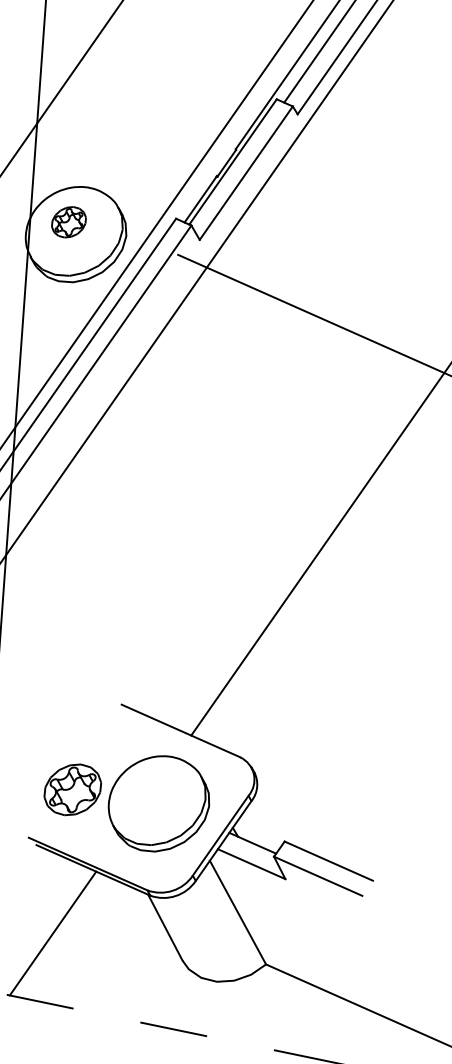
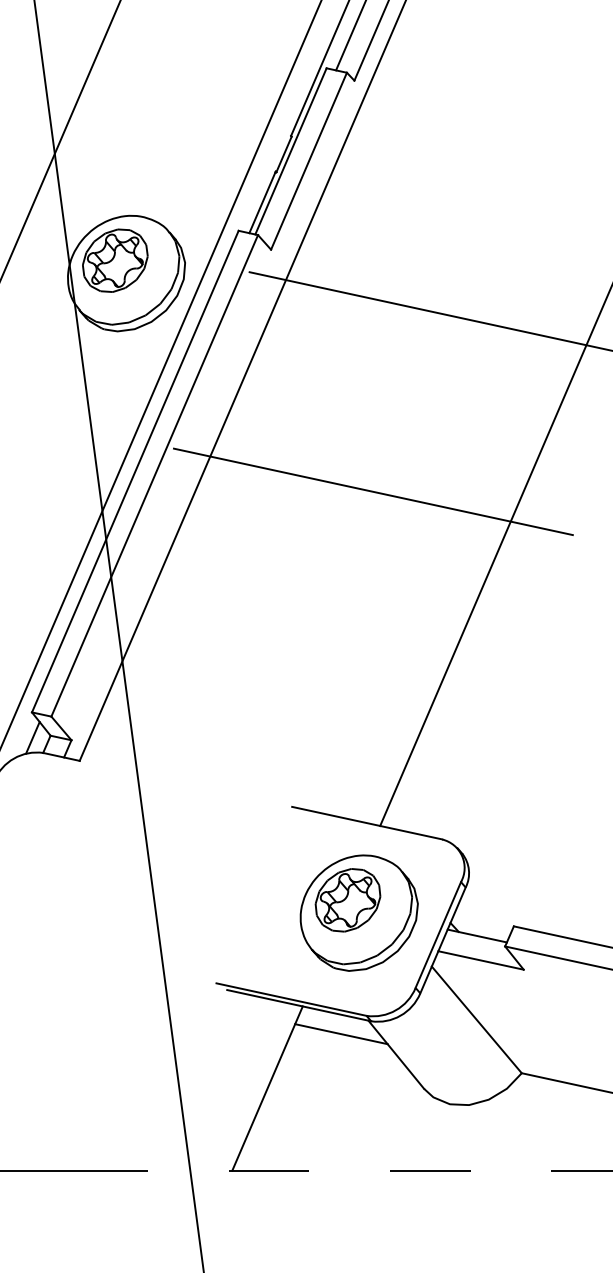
part: (69, 222) -> (115, 260), size x1.67
line: (242, 457) -> (372, 491), added
part: (72, 789) -> (347, 900), moved
line: (123, 901) -> (341, 1034), added

